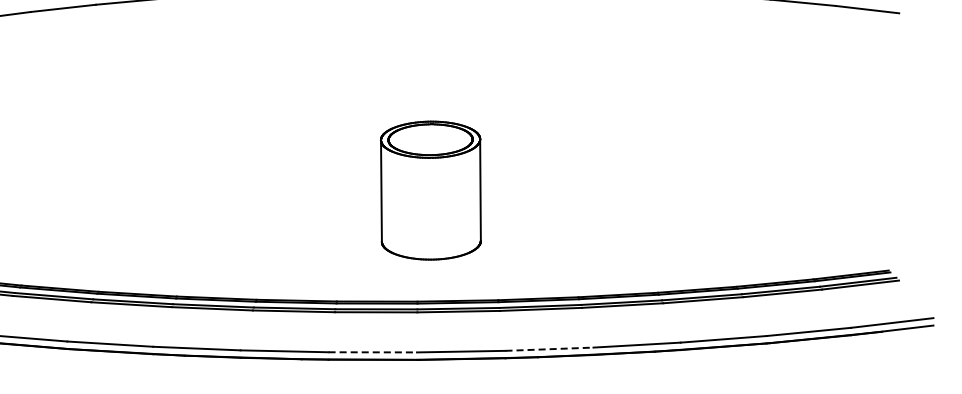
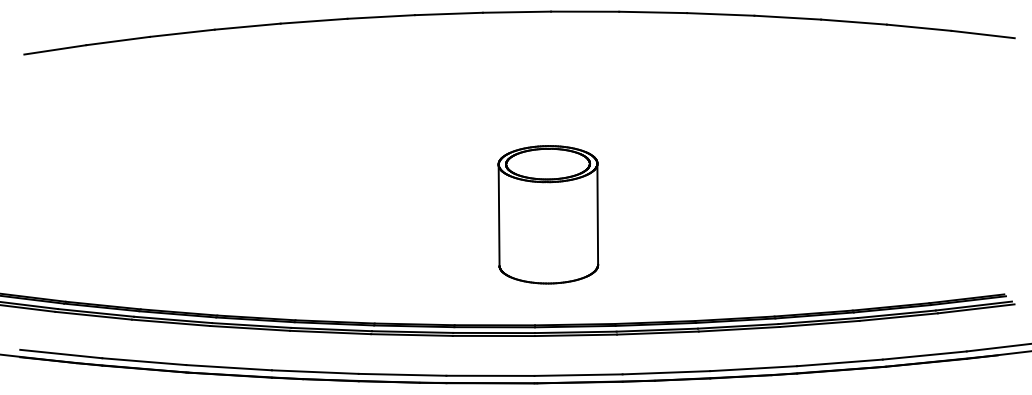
line: (549, 348) -> (666, 372), dashed -> solid
line: (372, 351) -> (490, 375), dashed -> solid

